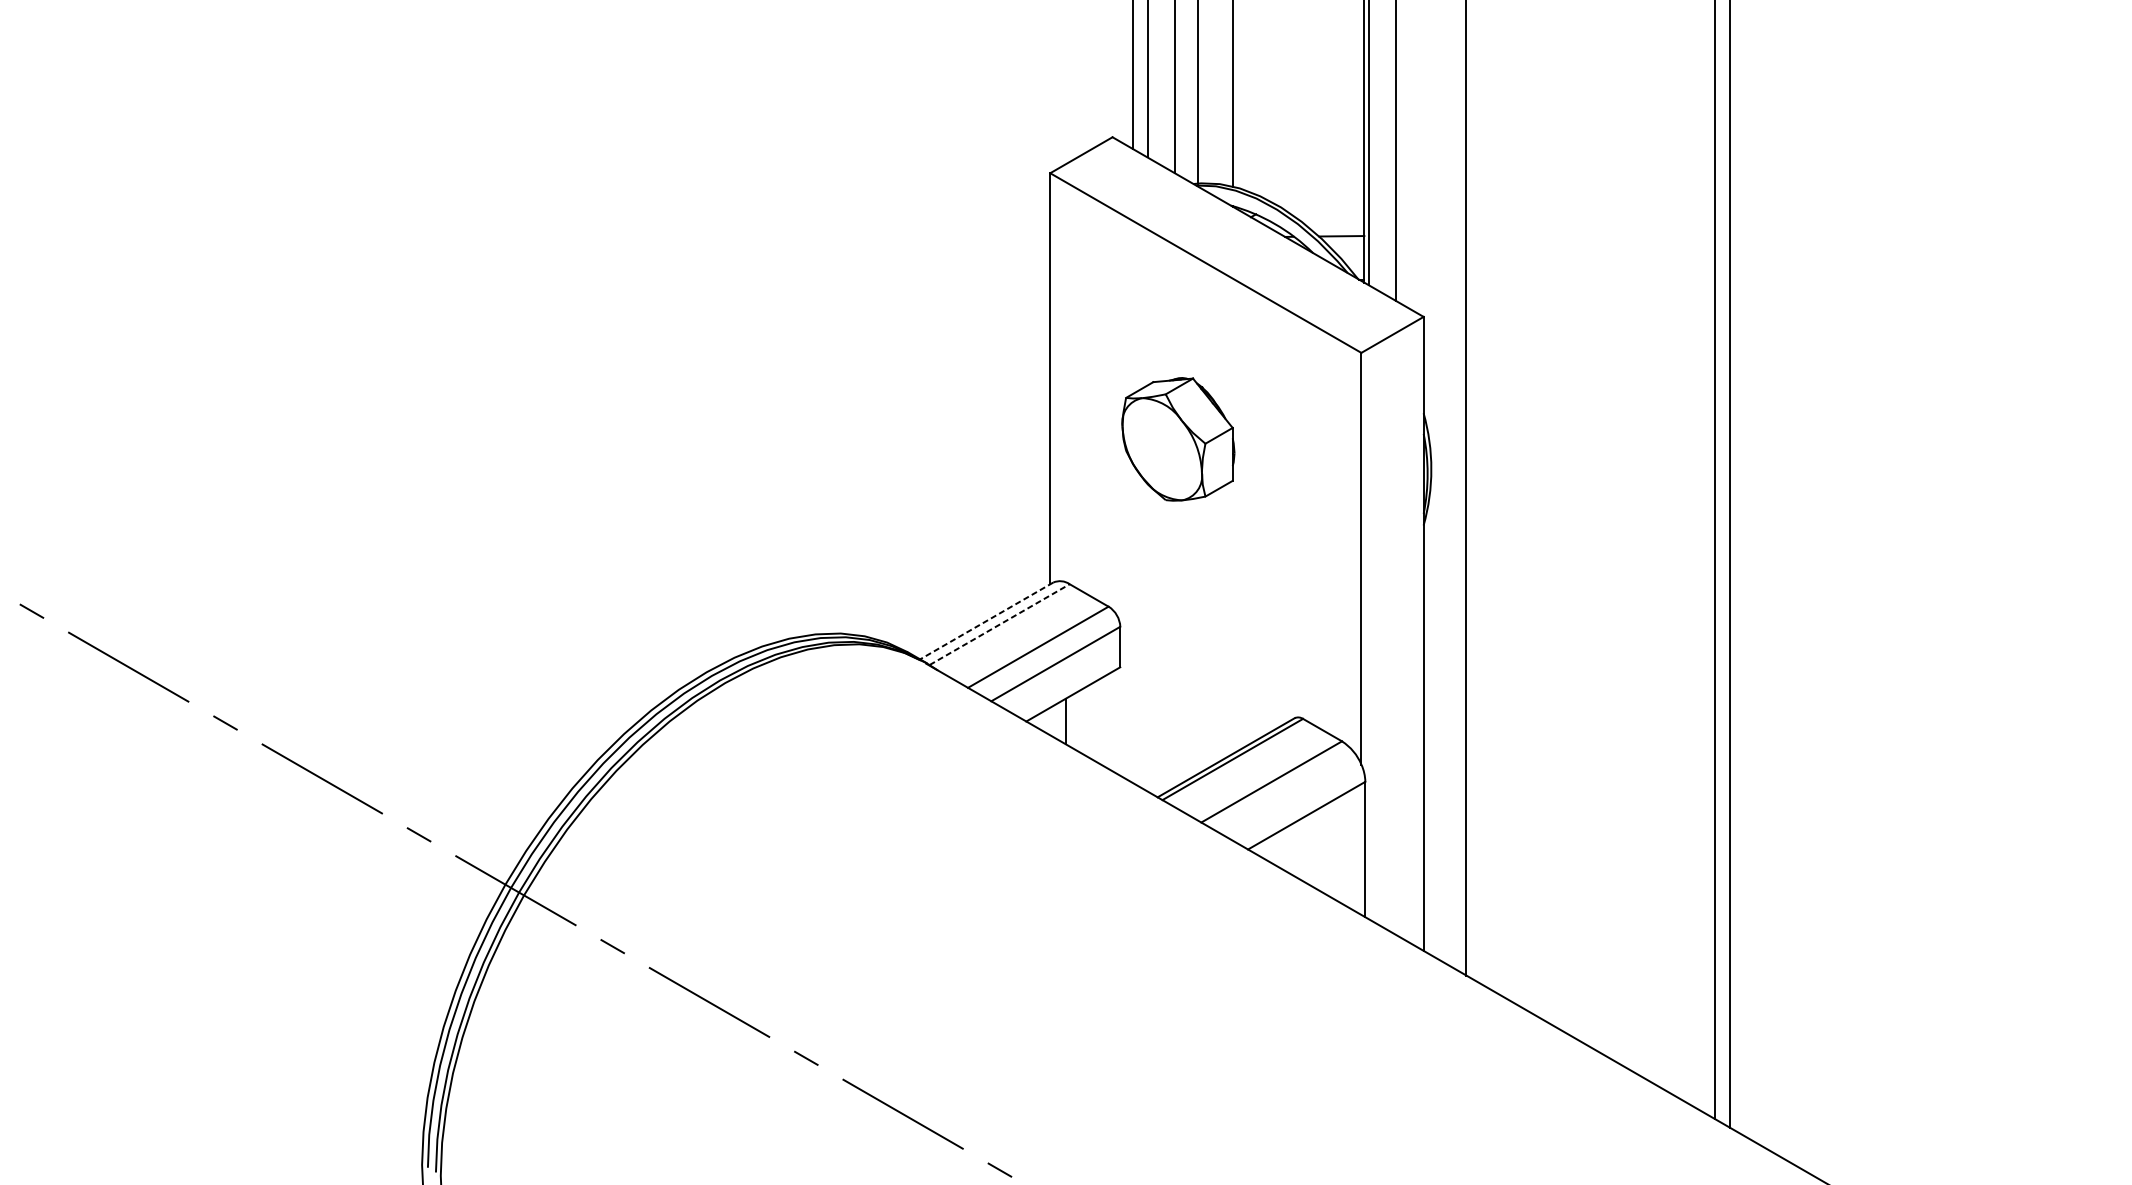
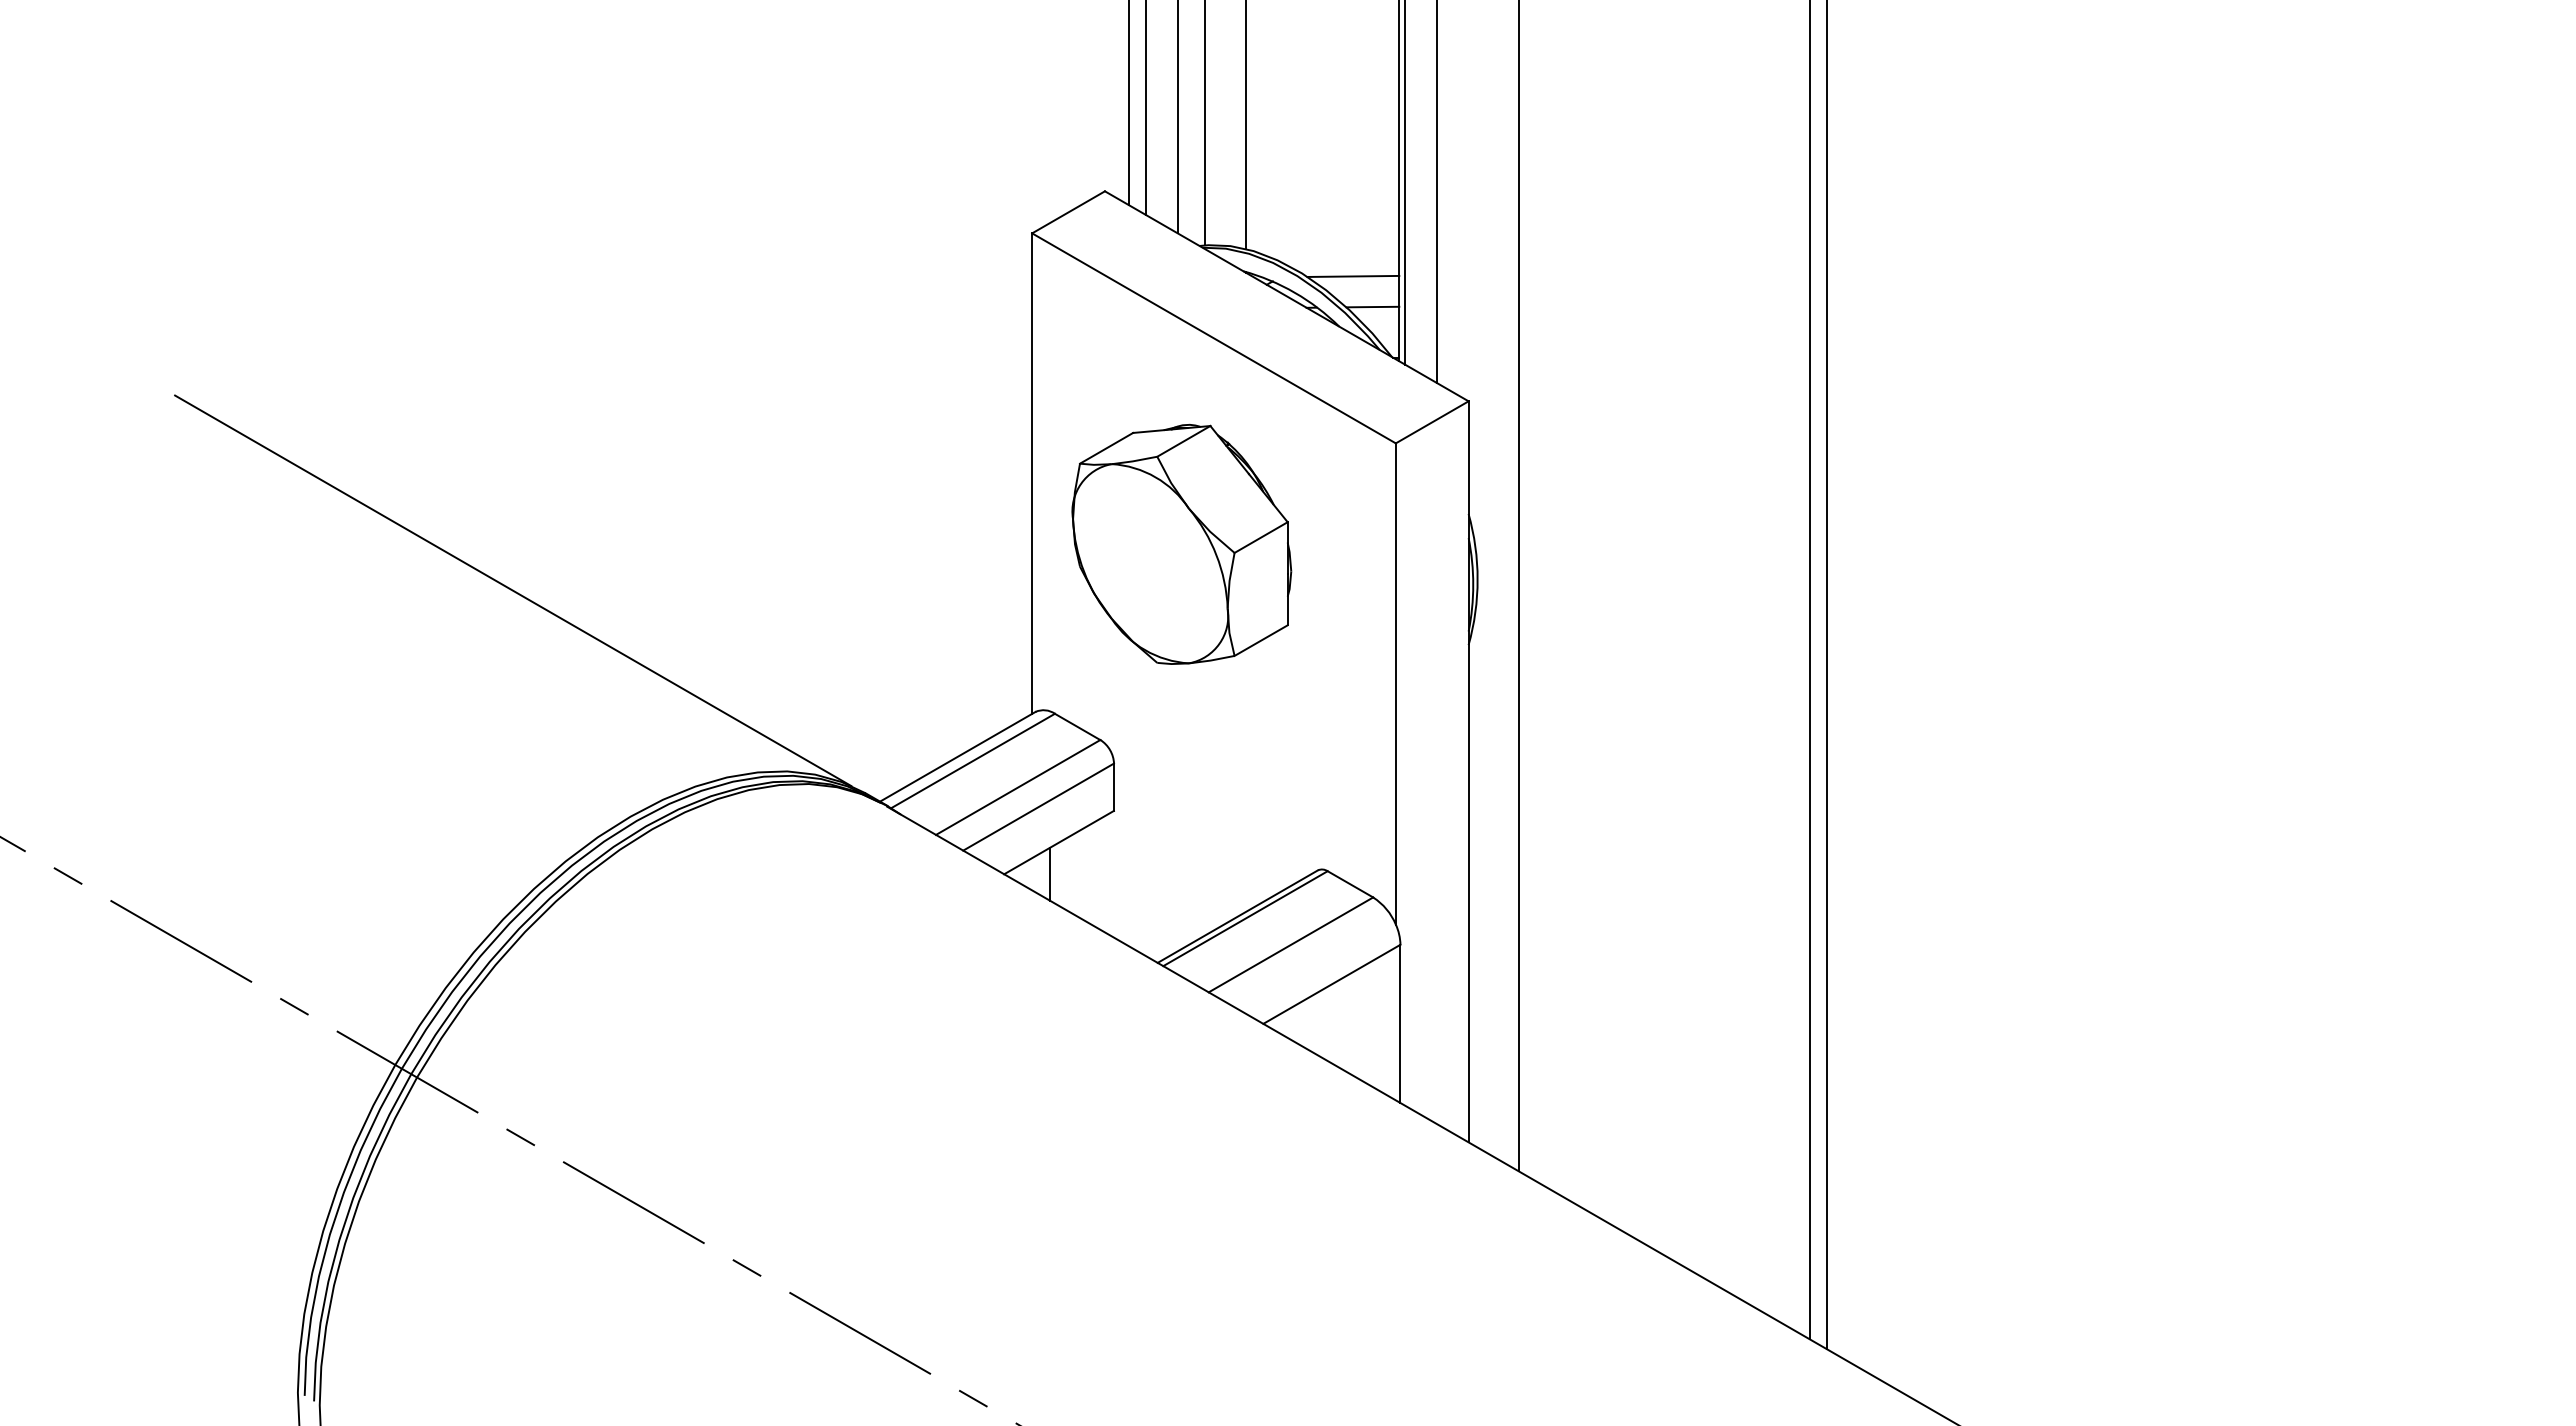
line: (1325, 209) -> (1353, 275), added
part: (1178, 439) -> (1181, 544), size x1.67
line: (606, 478) -> (513, 590), added
line: (986, 620) -> (957, 756), dashed -> solid
line: (1000, 624) -> (973, 760), dashed -> solid

